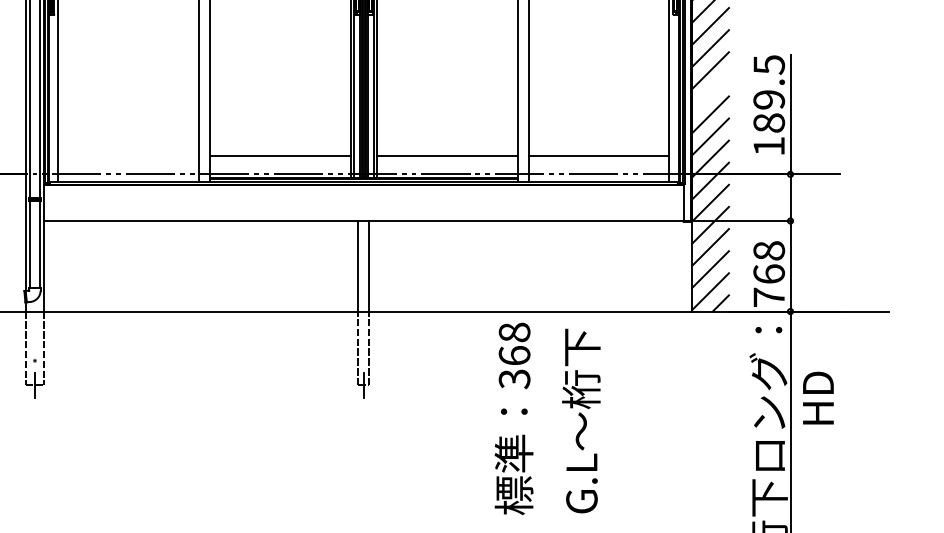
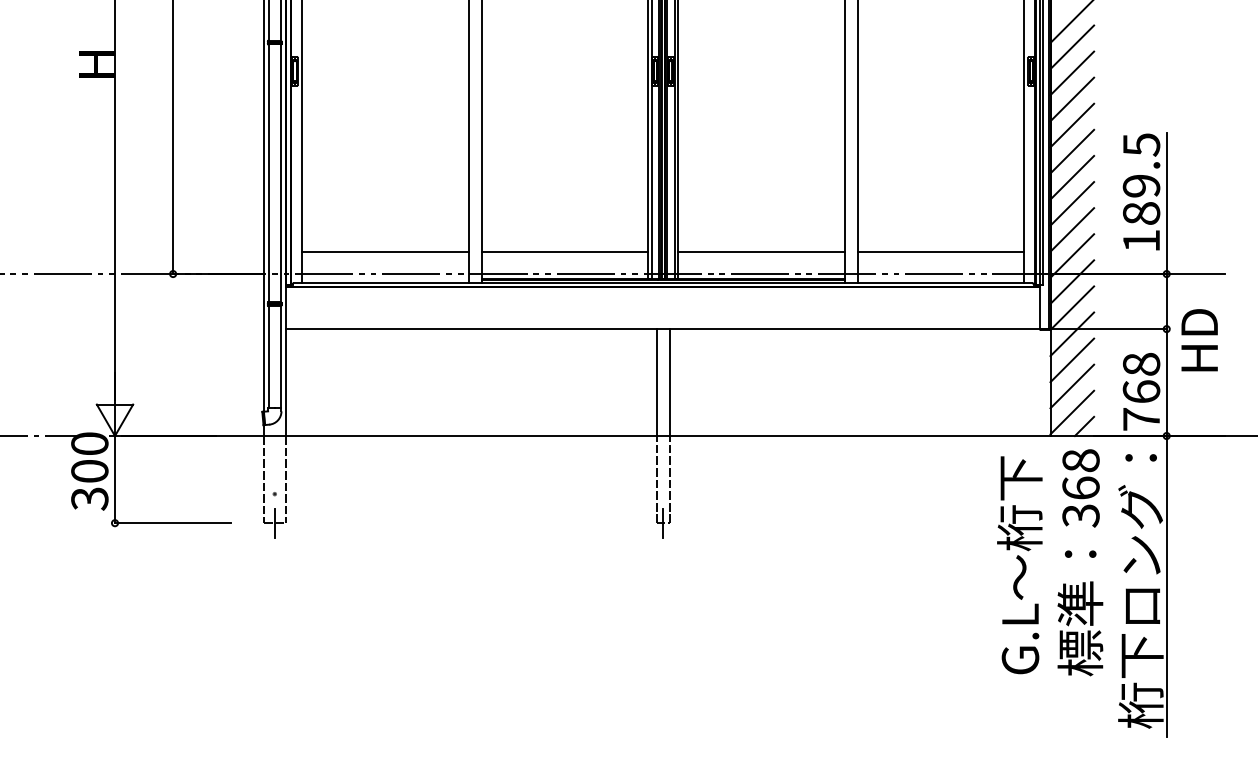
line: (710, 92) -> (1072, 177), added
line: (128, 156) -> (385, 252), added
text: (818, 398) -> (1199, 340), moved
text: (514, 418) -> (1080, 562), moved
text: (581, 421) -> (1019, 565), moved

